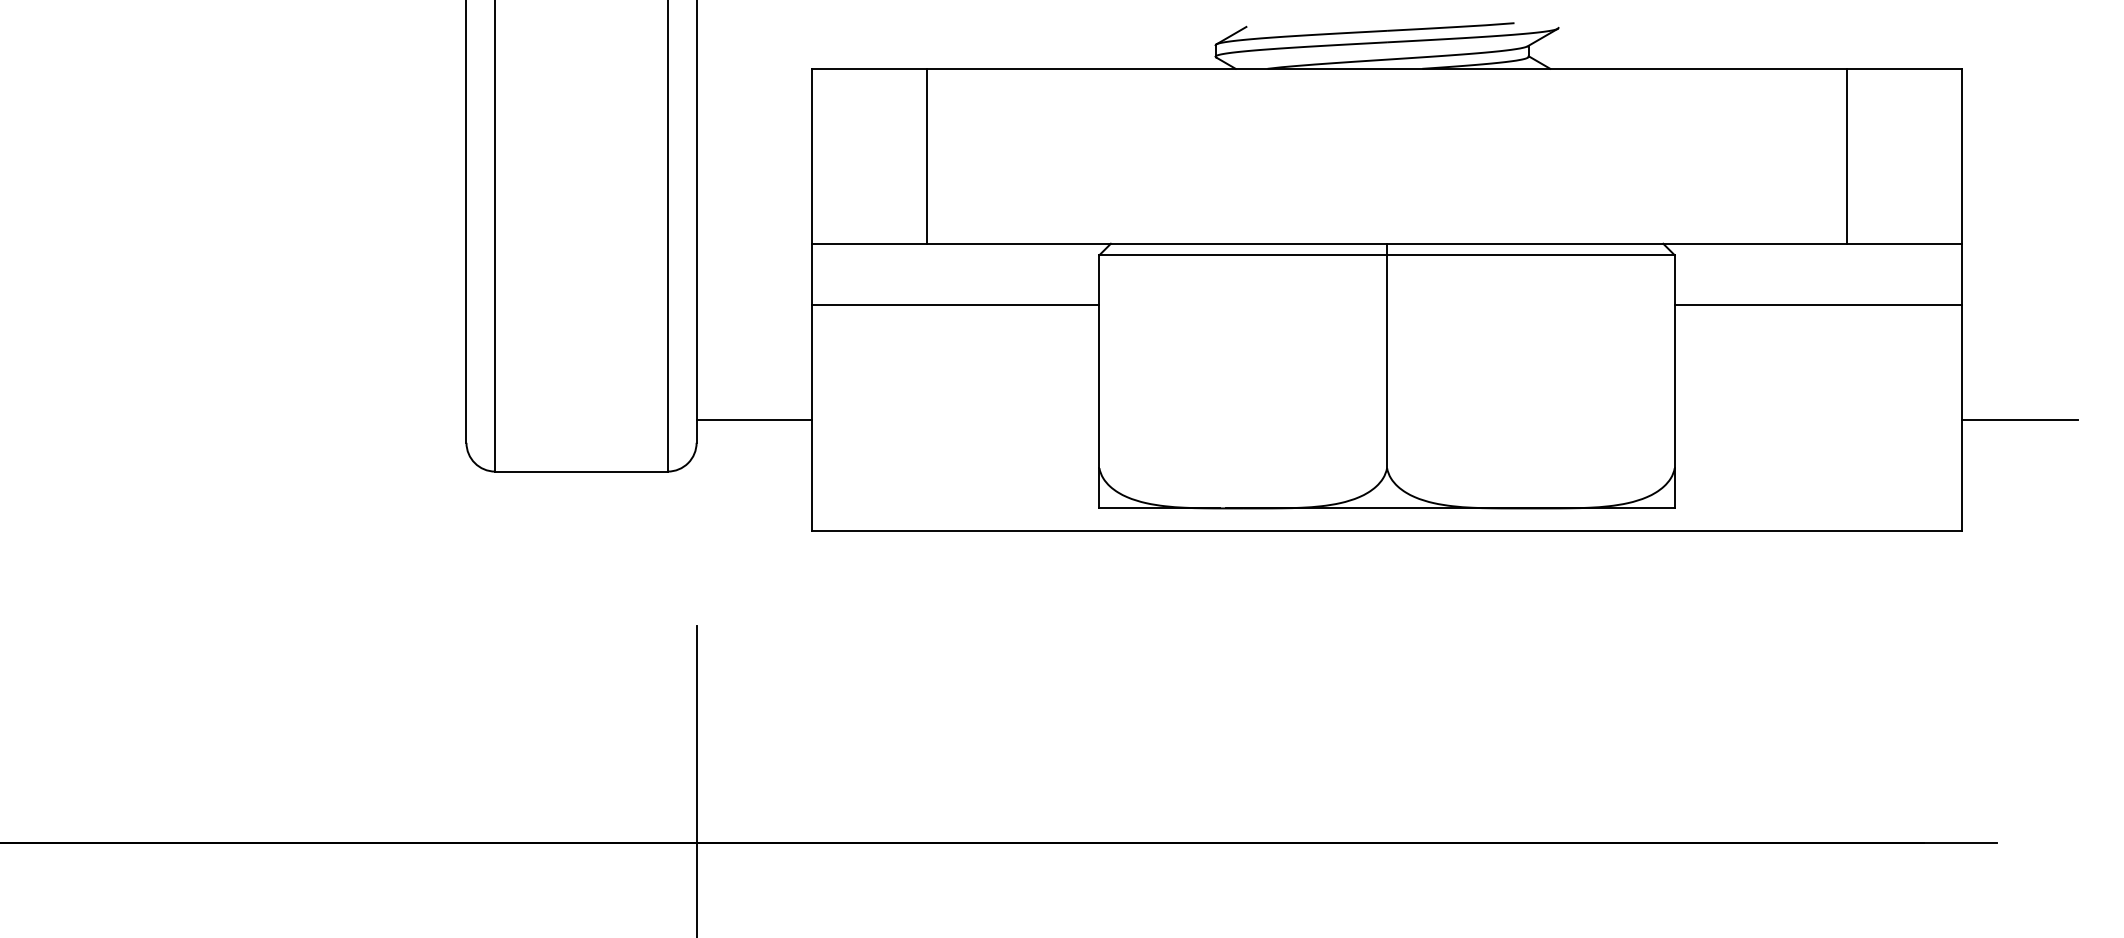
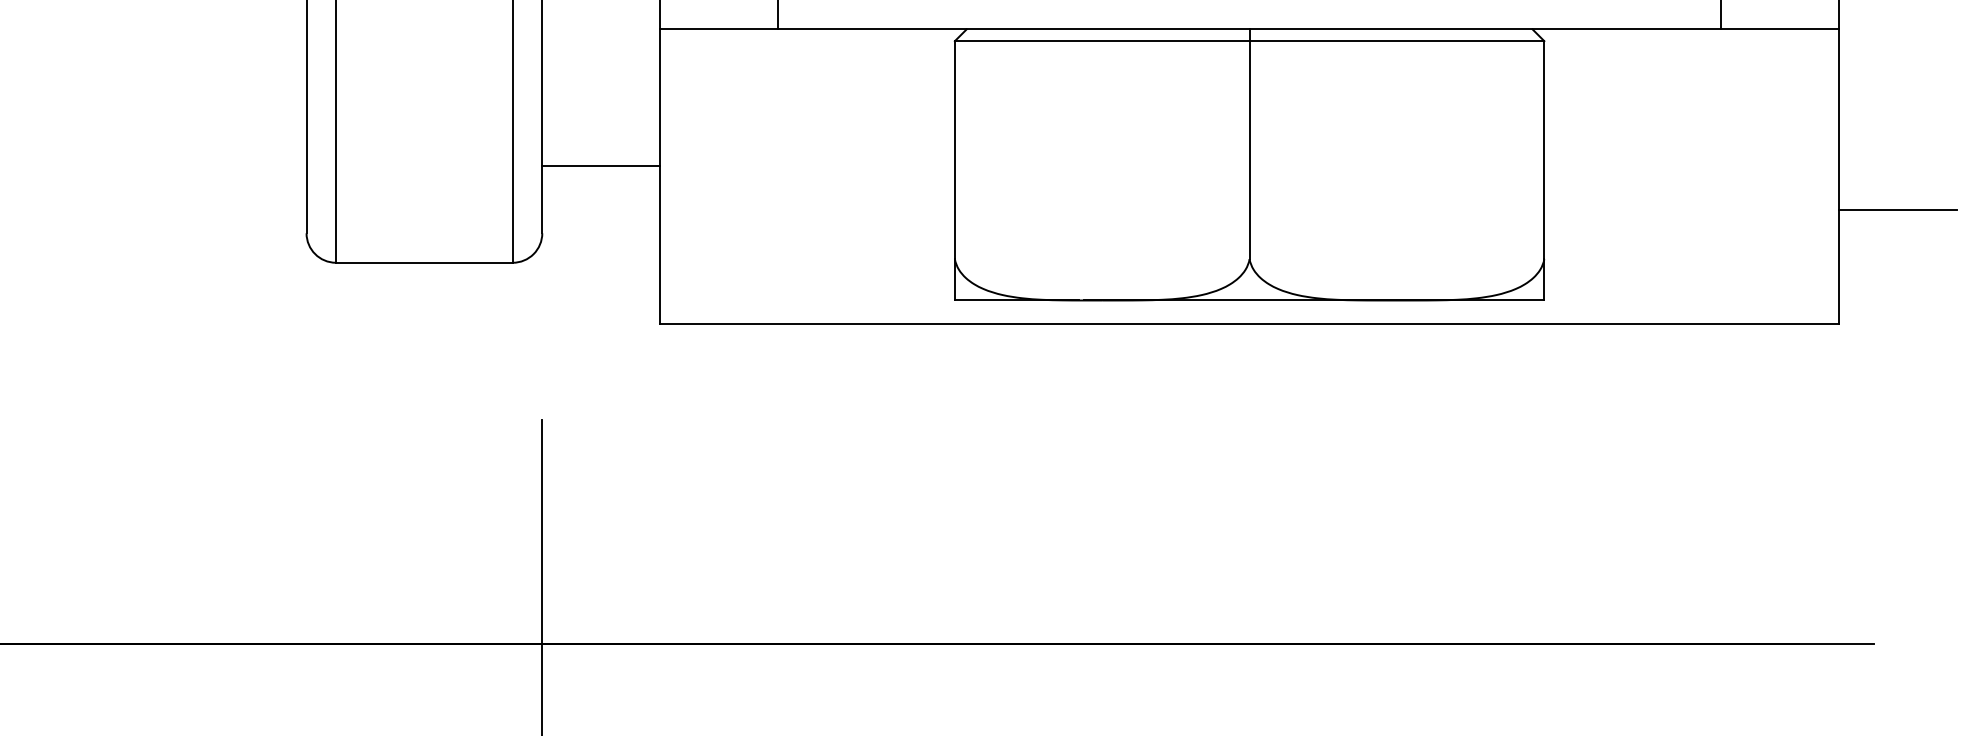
line: (955, 305) -> (807, 92), removed
line: (1818, 305) -> (1691, 92), removed
line: (753, 419) -> (600, 165), moved

